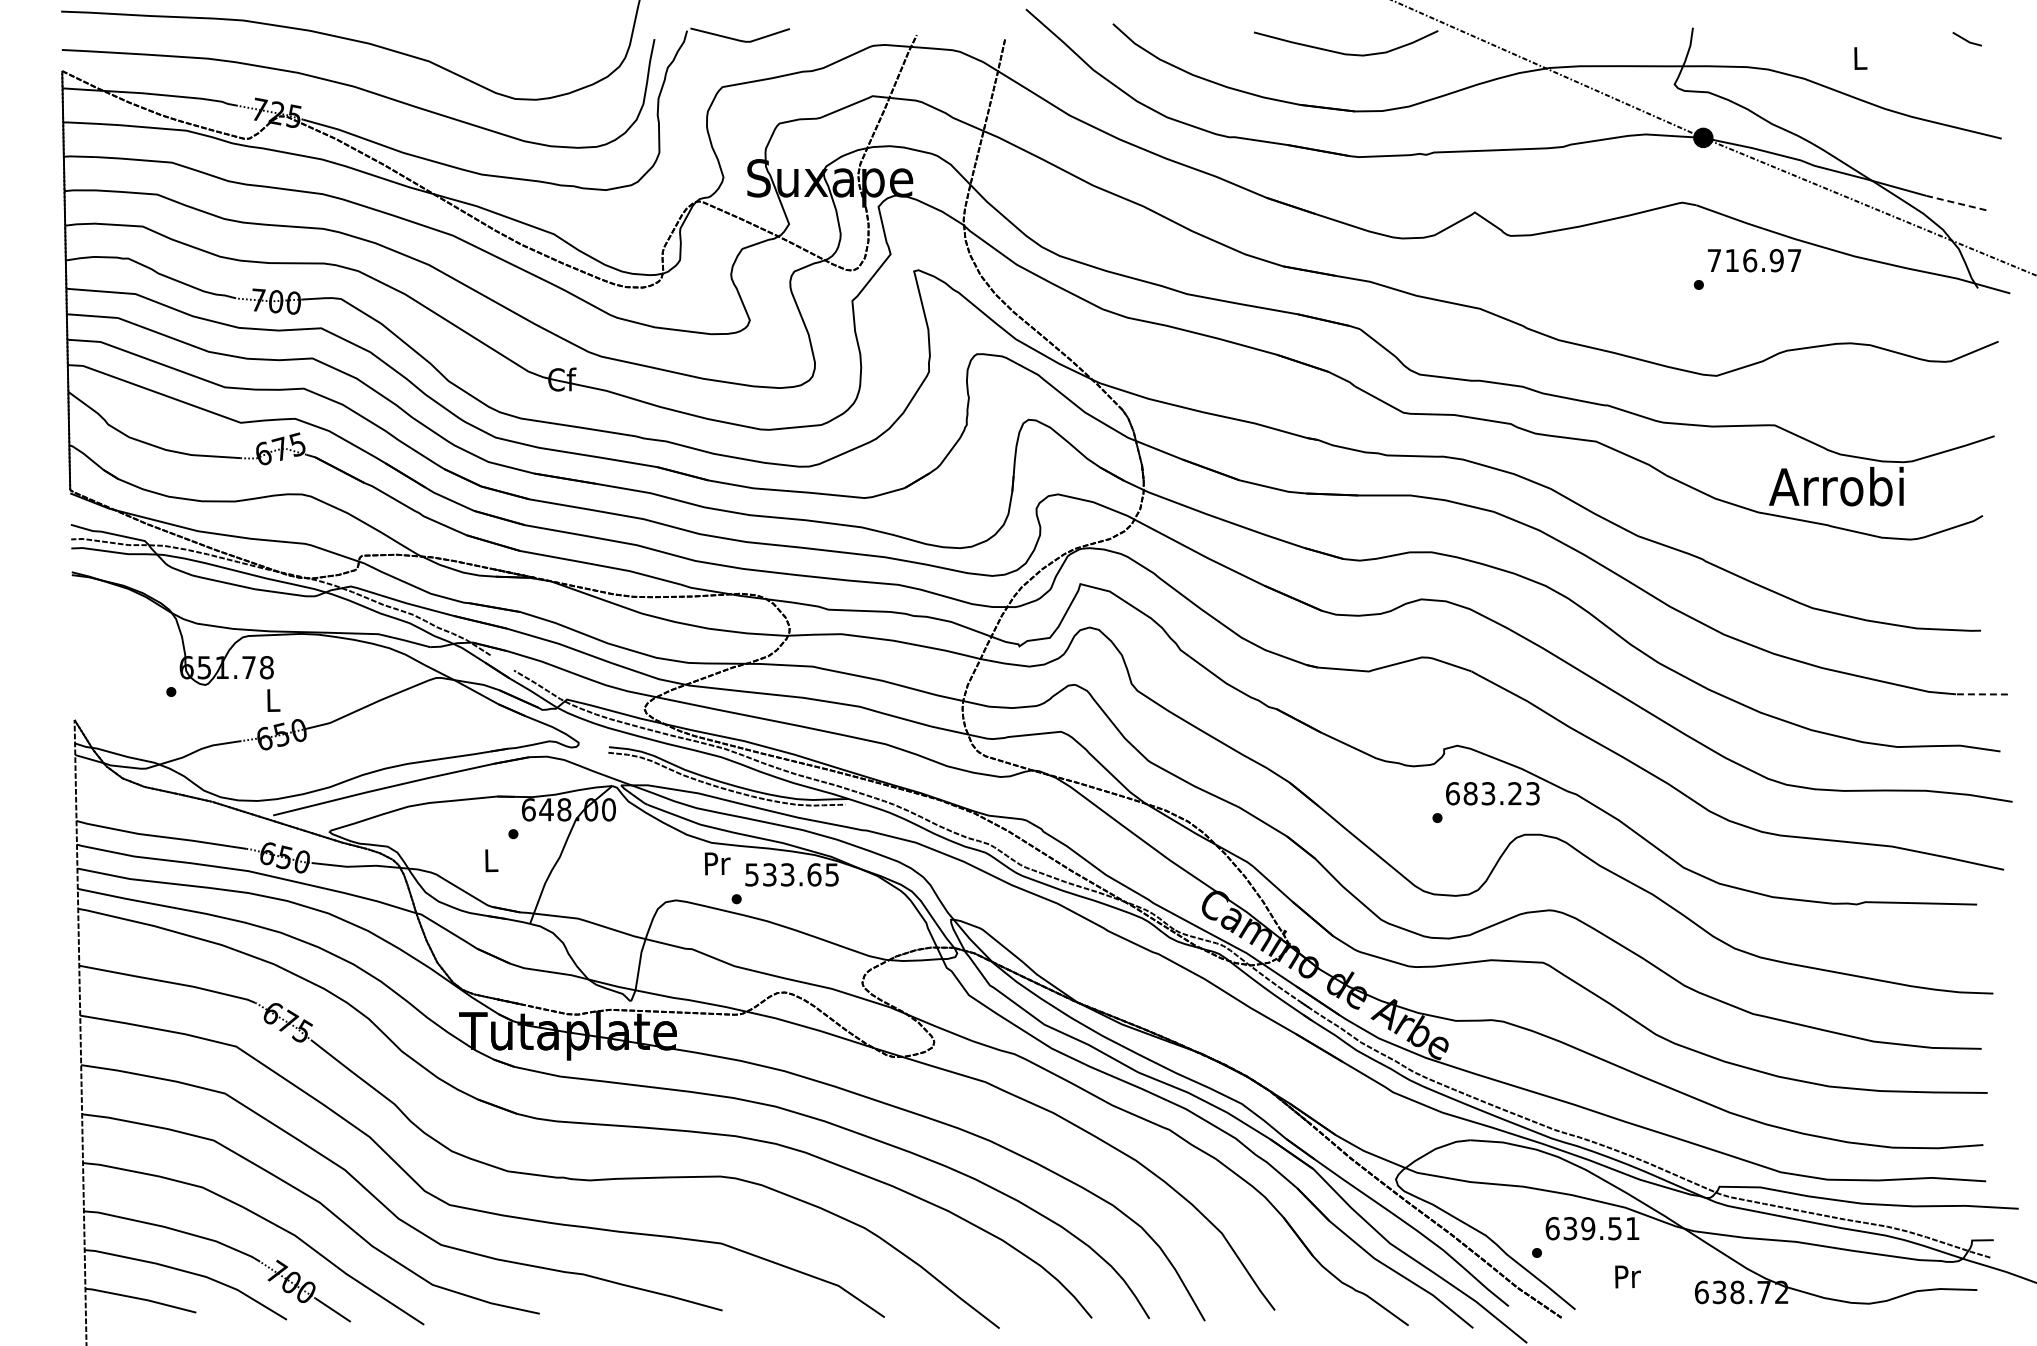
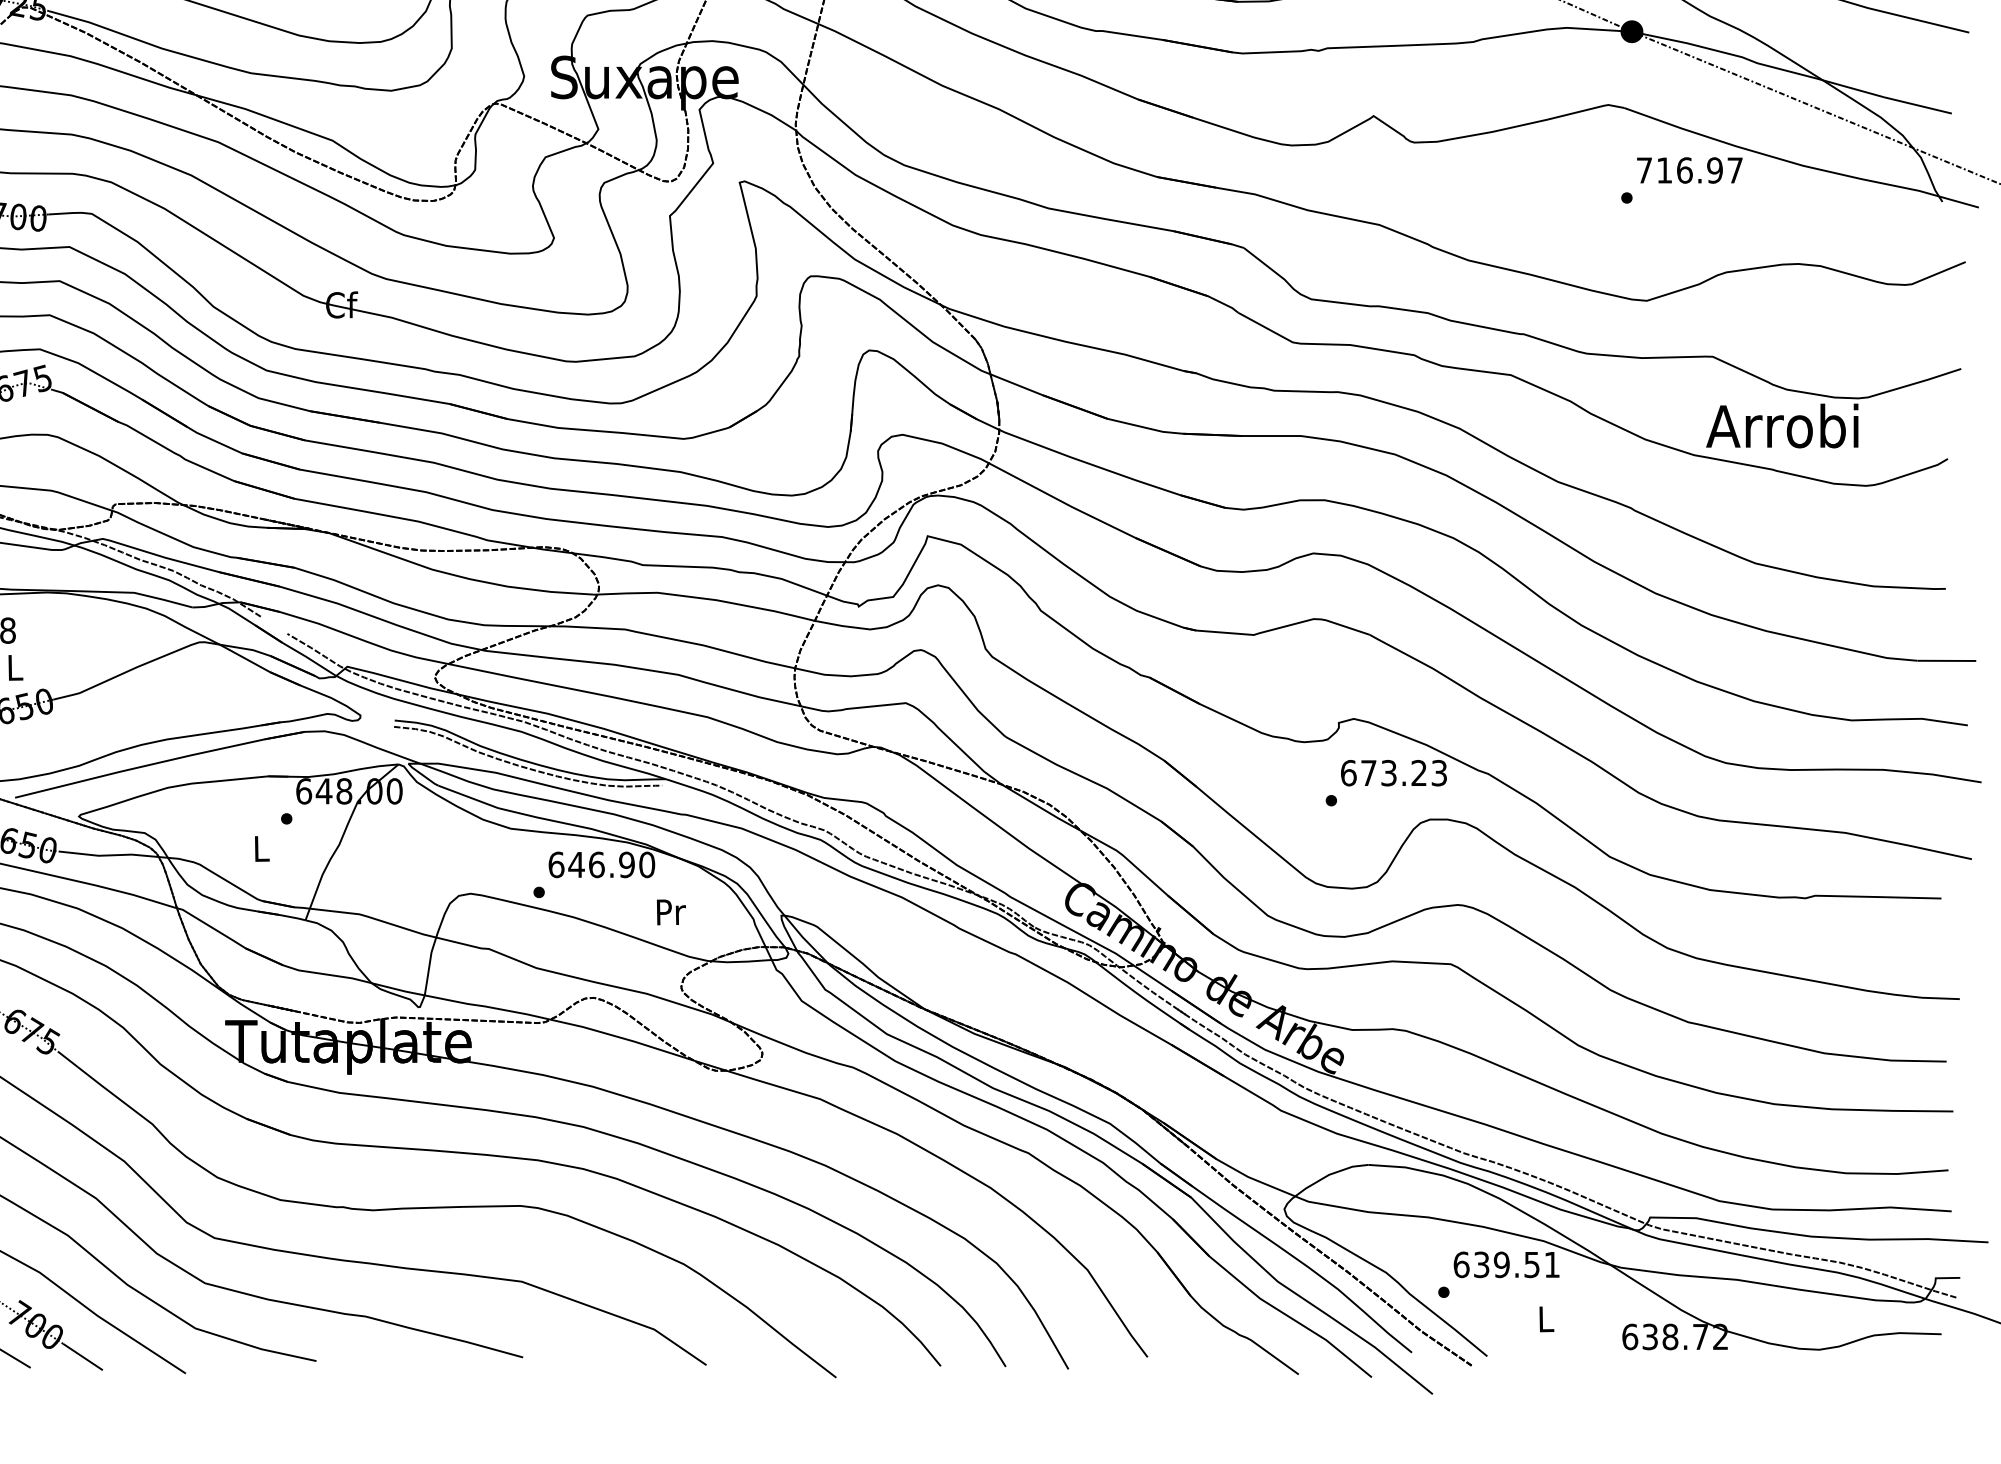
line: (1956, 203) -> (1918, 105), dashed -> solid
line: (1981, 694) -> (1946, 660), dashed -> solid
text: (1470, 793) -> (1368, 772), 683.23 -> 673.23
text: (717, 863) -> (671, 911), moved
text: (792, 874) -> (602, 864), 533.65 -> 646.90
text: (1627, 1276) -> (1546, 1318), Pr -> L

